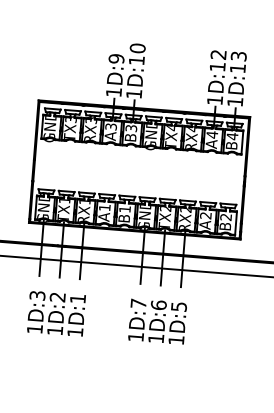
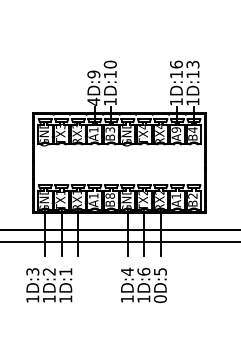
text: (218, 54) -> (176, 64), 1D:12 -> 1D:16
text: (113, 91) -> (93, 101), 1D:9 -> 4D:9
text: (110, 126) -> (93, 129), A3 -> A1
text: (212, 135) -> (176, 130), A4 -> A9
text: (125, 208) -> (110, 195), B1 -> B8
text: (204, 214) -> (175, 195), A2 -> A1
text: (138, 303) -> (127, 271), 1D:7 -> 1D:4
text: (56, 314) -> (49, 285), moved
text: (175, 340) -> (159, 299), 1D:5 -> 0D:5

